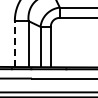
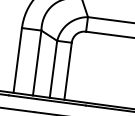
line: (14, 44) -> (17, 60), dashed -> solid

